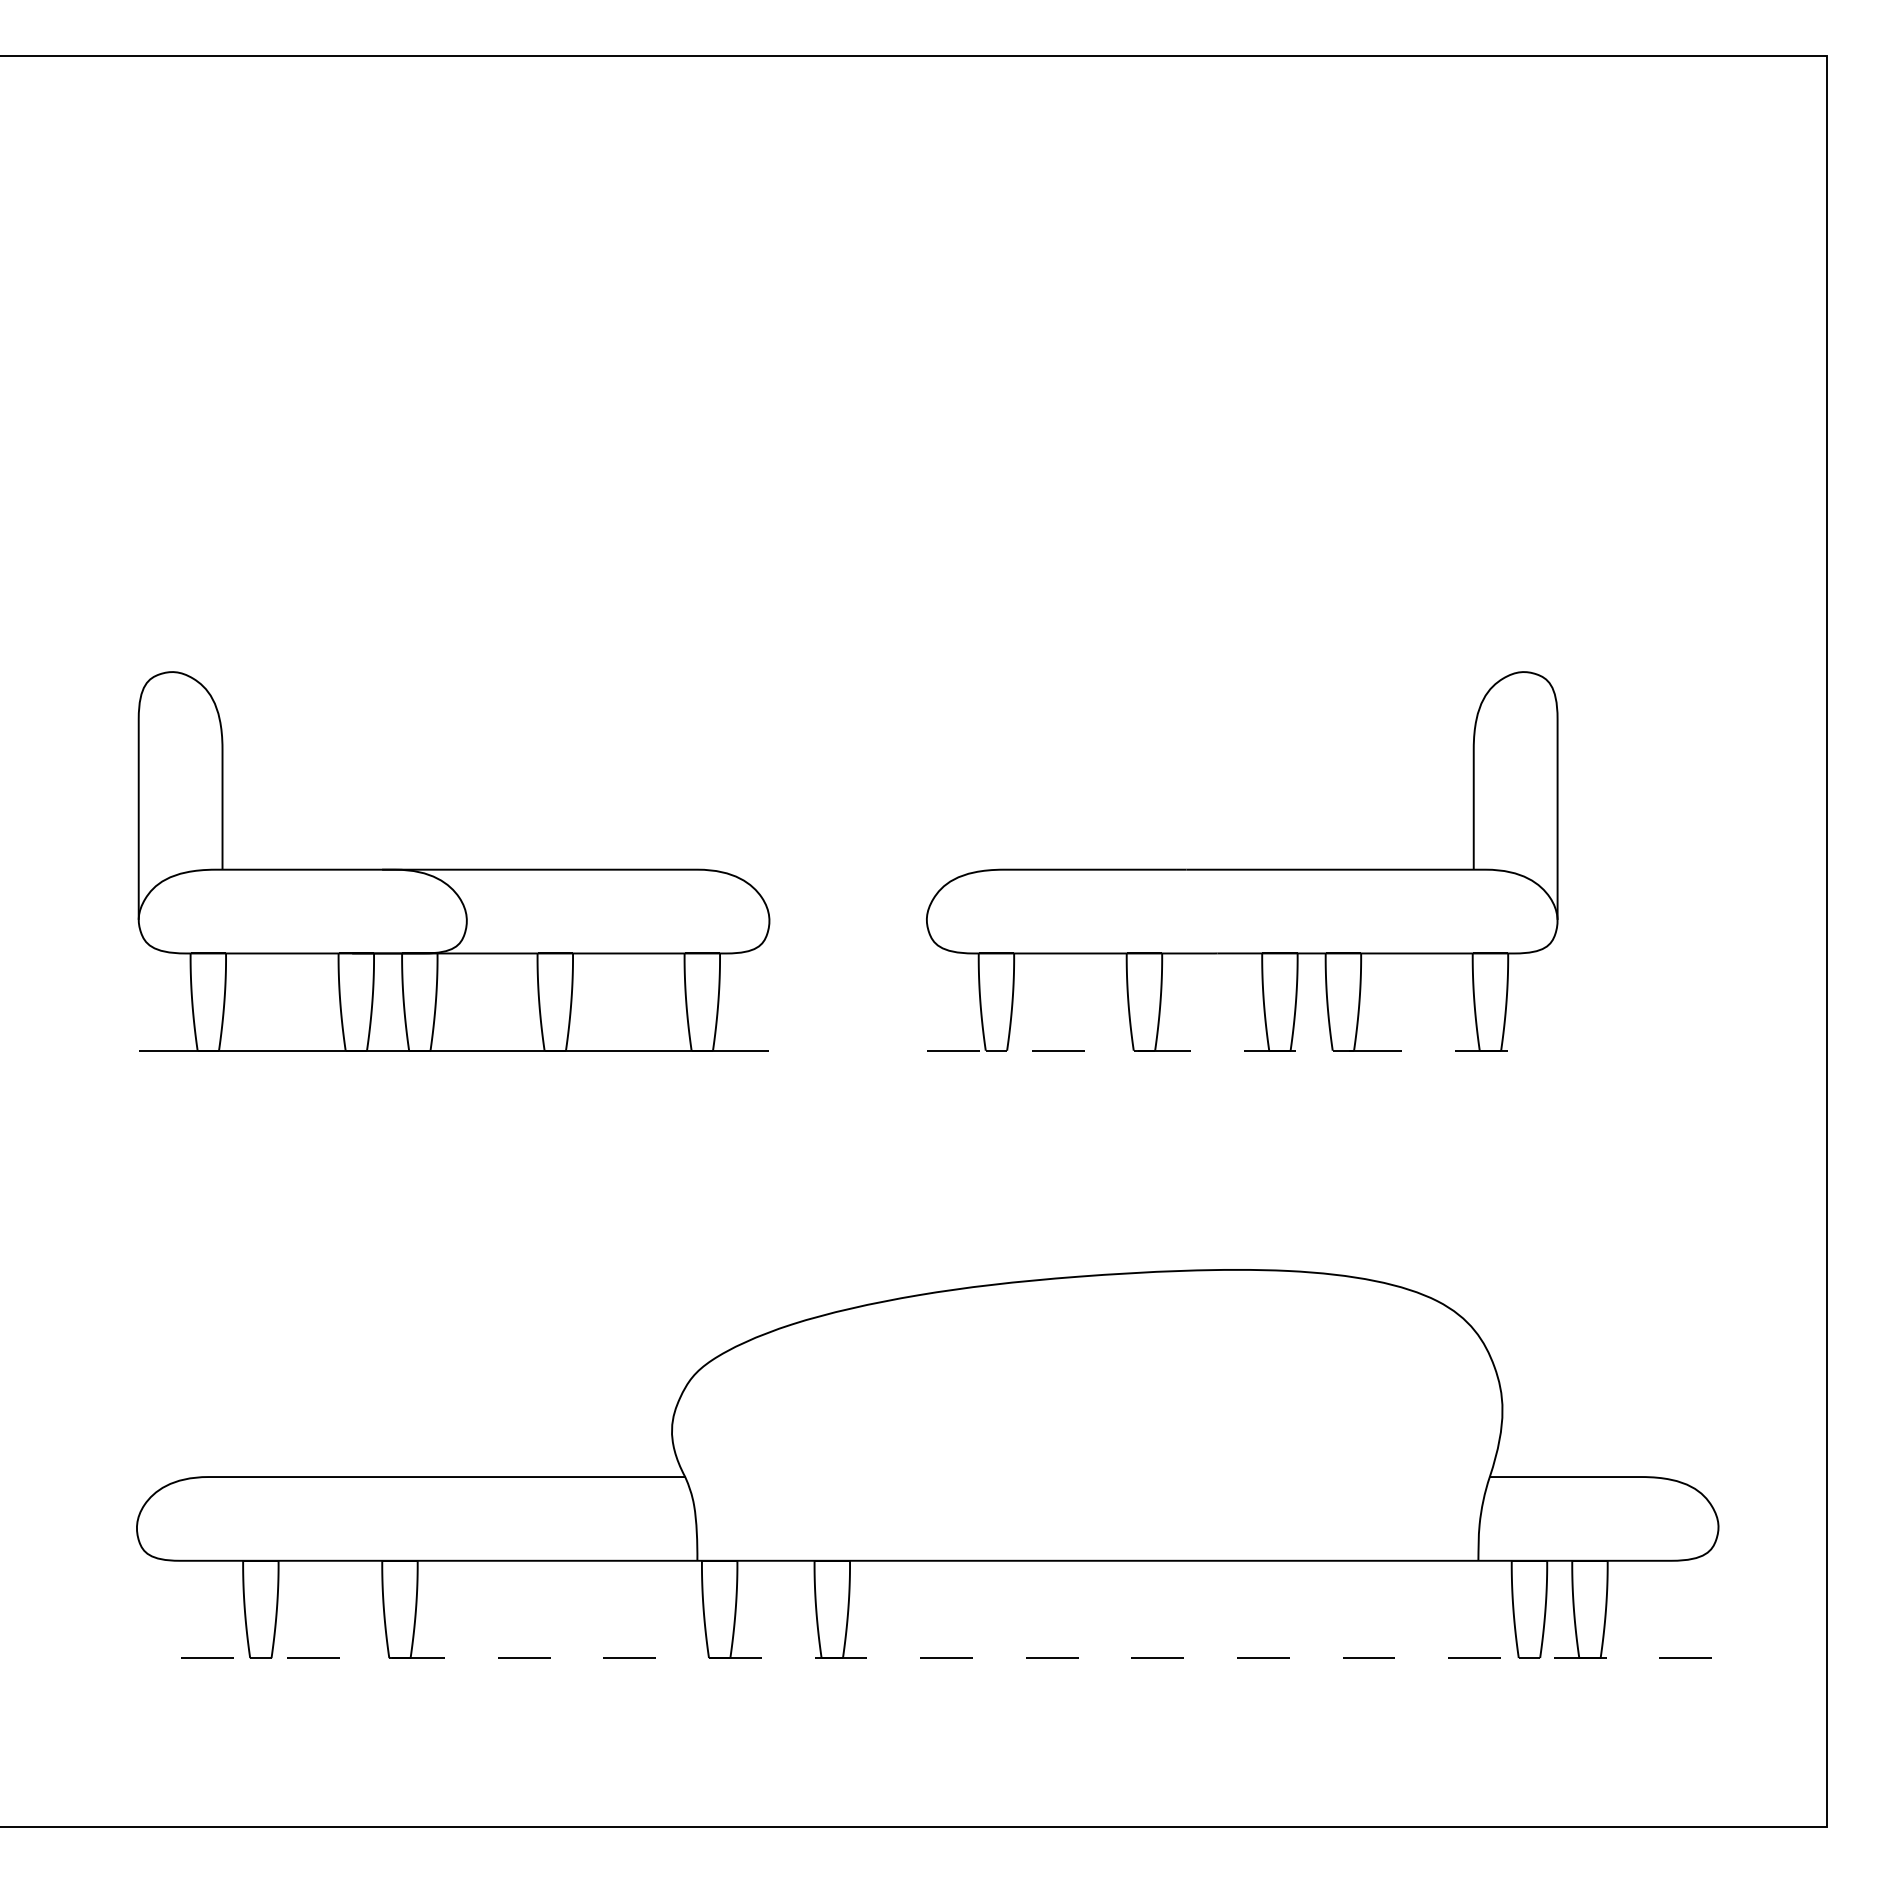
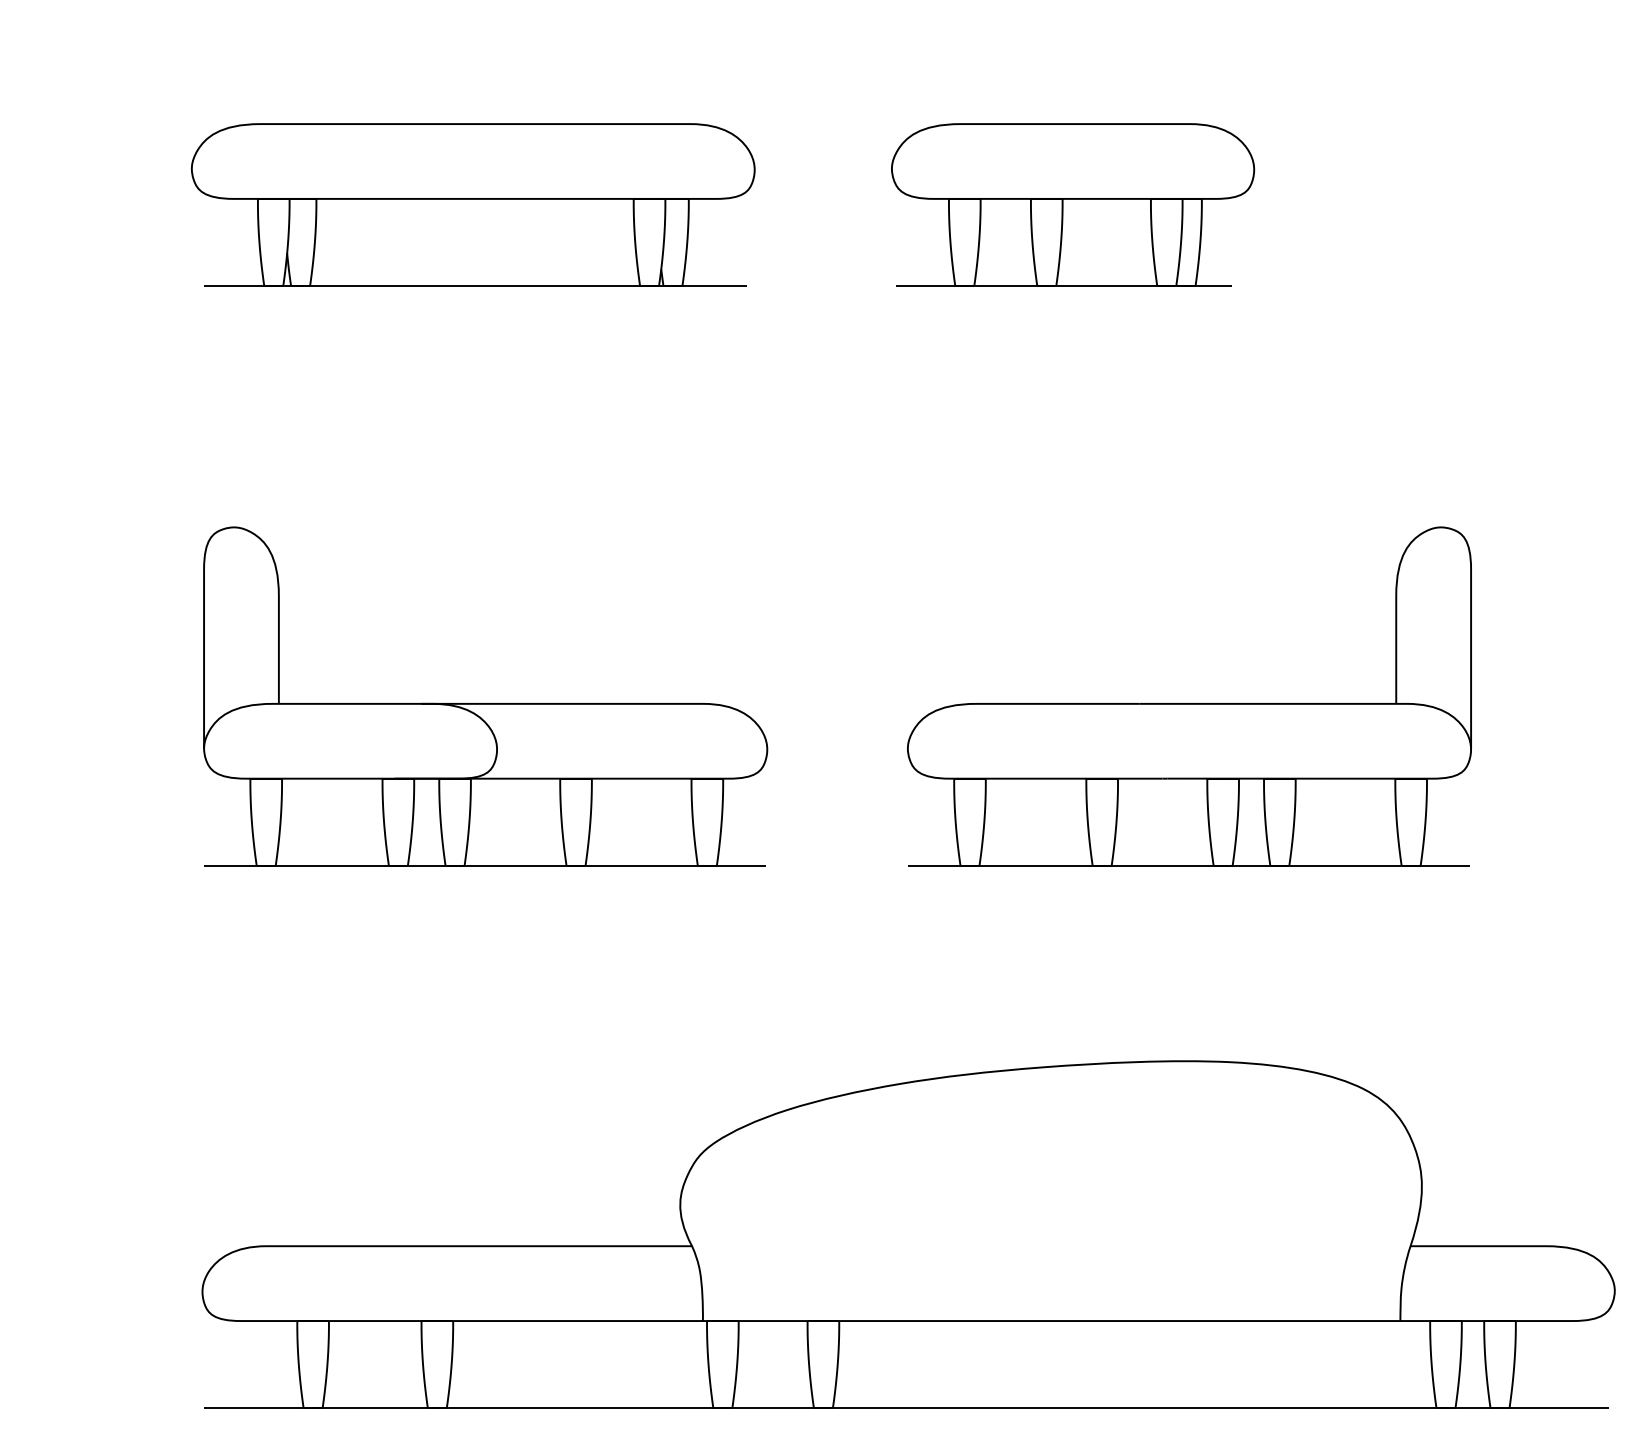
part: (440, 310) -> (473, 204), added
part: (1111, 310) -> (1072, 204), added
line: (1241, 1050) -> (1188, 865), dashed -> solid
line: (925, 1658) -> (906, 1408), dashed -> solid

